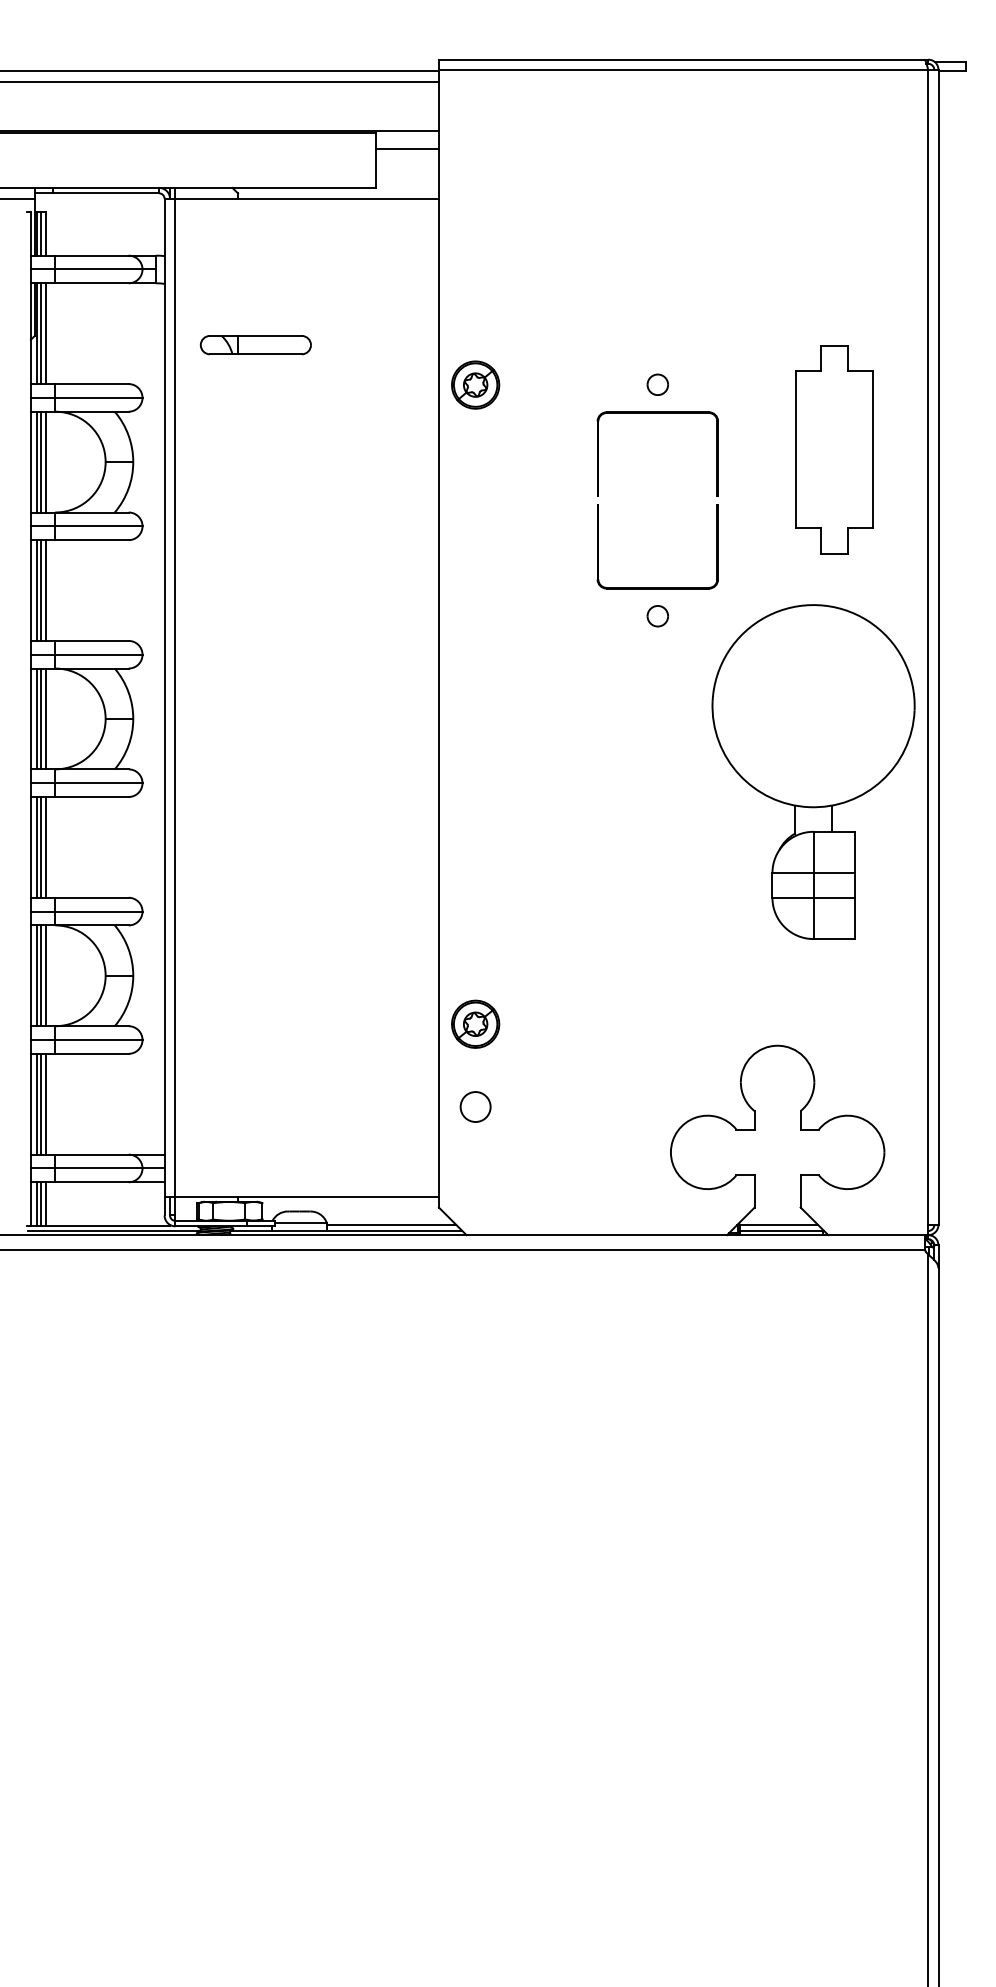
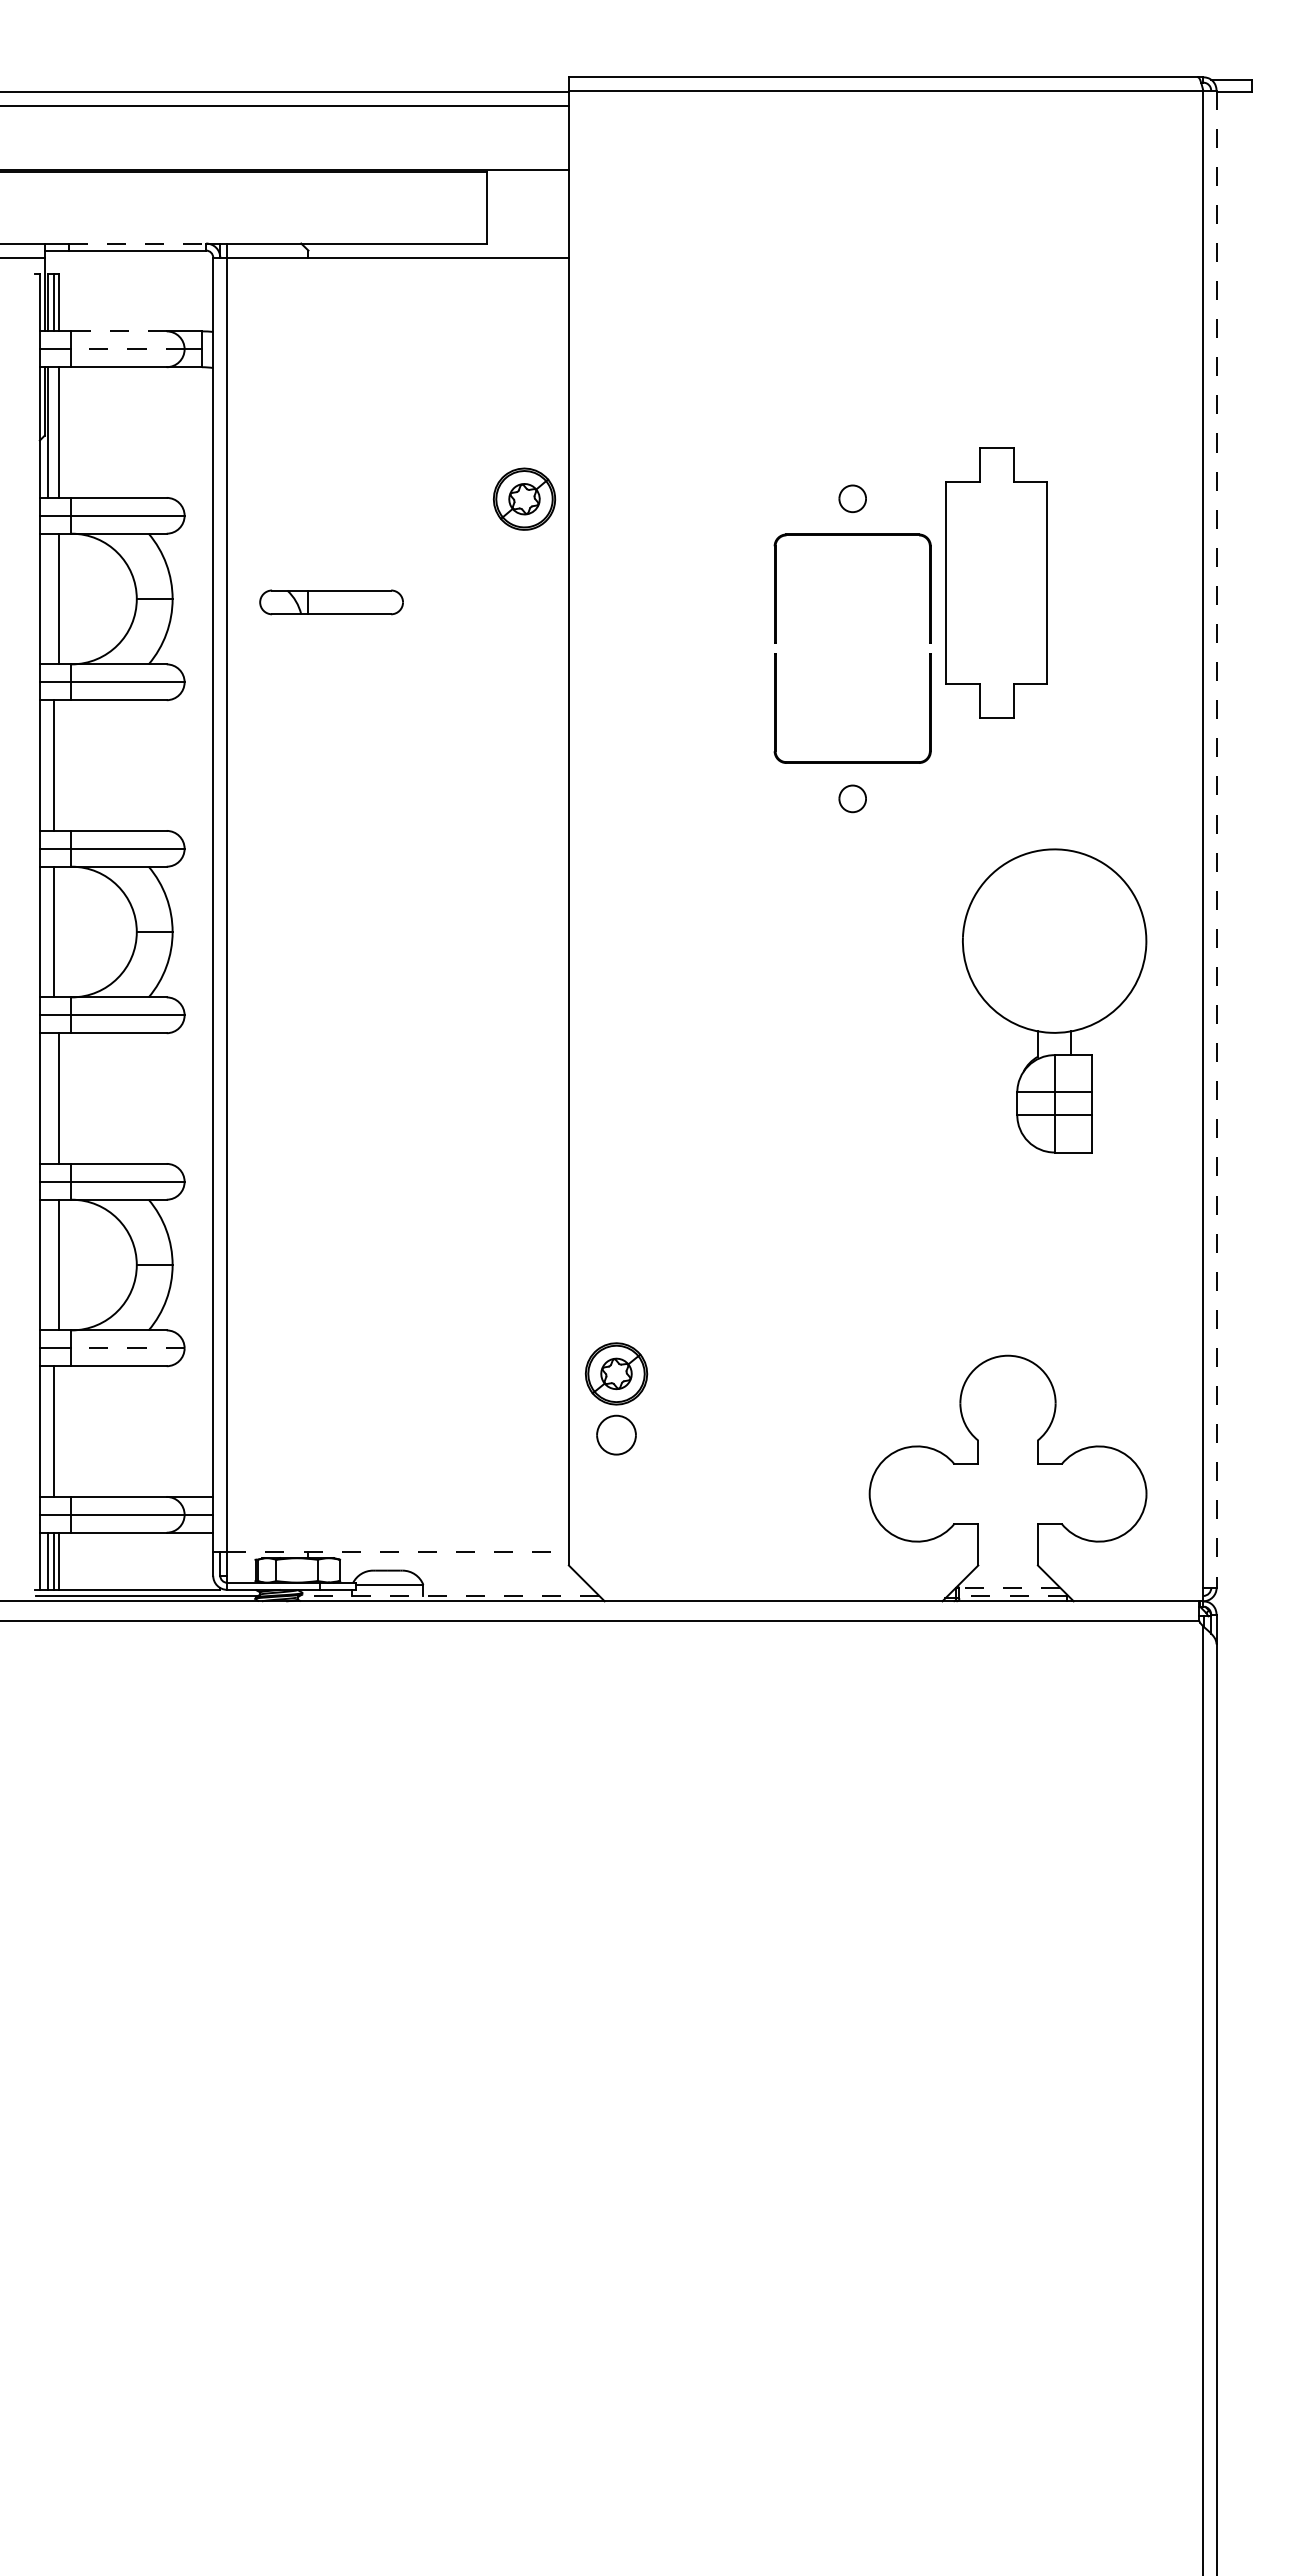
line: (406, 148) -> (527, 192), removed
line: (106, 187) -> (137, 243), solid -> dashed
line: (92, 255) -> (119, 331), solid -> dashed
line: (99, 269) -> (128, 349), solid -> dashed
line: (41, 333) -> (53, 432), removed
part: (255, 345) -> (331, 602), moved
part: (475, 384) -> (524, 498), moved
part: (834, 449) -> (996, 582), moved
line: (37, 461) -> (48, 598), removed
line: (41, 461) -> (53, 598), removed
line: (37, 590) -> (48, 765), removed
line: (45, 590) -> (58, 765), removed
line: (938, 647) -> (1216, 839), solid -> dashed
line: (37, 718) -> (48, 931), removed
line: (45, 718) -> (58, 931), removed
part: (813, 771) -> (1054, 1000), size x0.7
line: (37, 847) -> (48, 1098), removed
line: (41, 847) -> (53, 1098), removed
line: (37, 975) -> (48, 1264), removed
line: (41, 975) -> (53, 1264), removed
part: (475, 1023) -> (616, 1373), moved
line: (99, 1040) -> (128, 1348), solid -> dashed
line: (37, 1104) -> (48, 1431), removed
line: (45, 1104) -> (58, 1431), removed
line: (307, 1196) -> (398, 1551), solid -> dashed
line: (391, 1224) -> (507, 1587), removed
line: (778, 1224) -> (1009, 1587), solid -> dashed
line: (346, 1230) -> (449, 1595), solid -> dashed
line: (781, 1230) -> (1013, 1595), solid -> dashed

